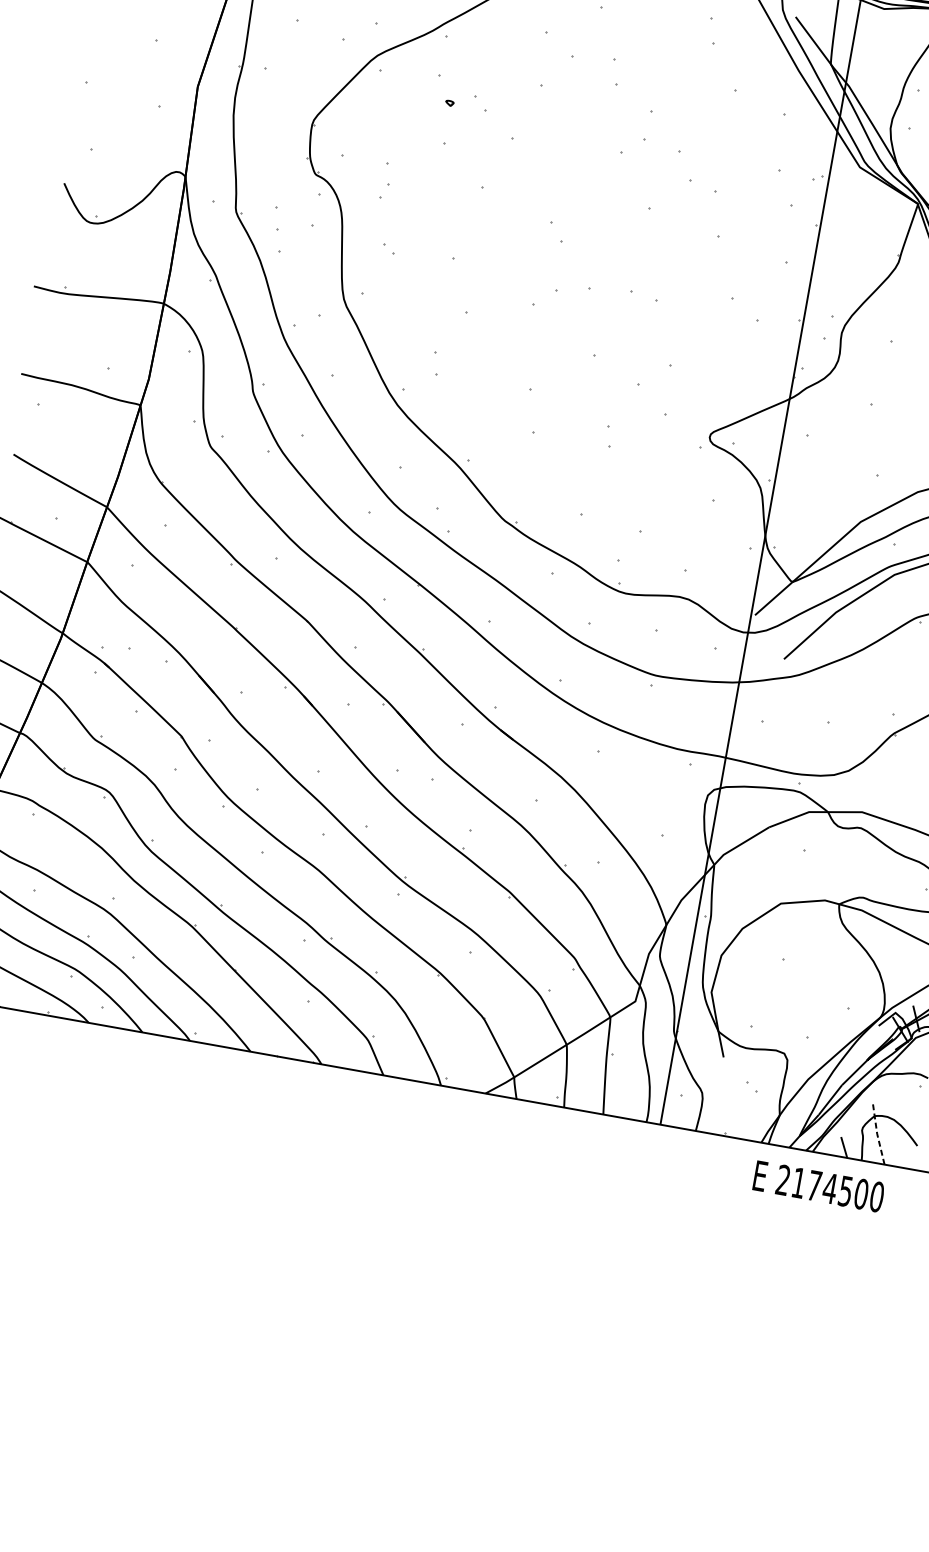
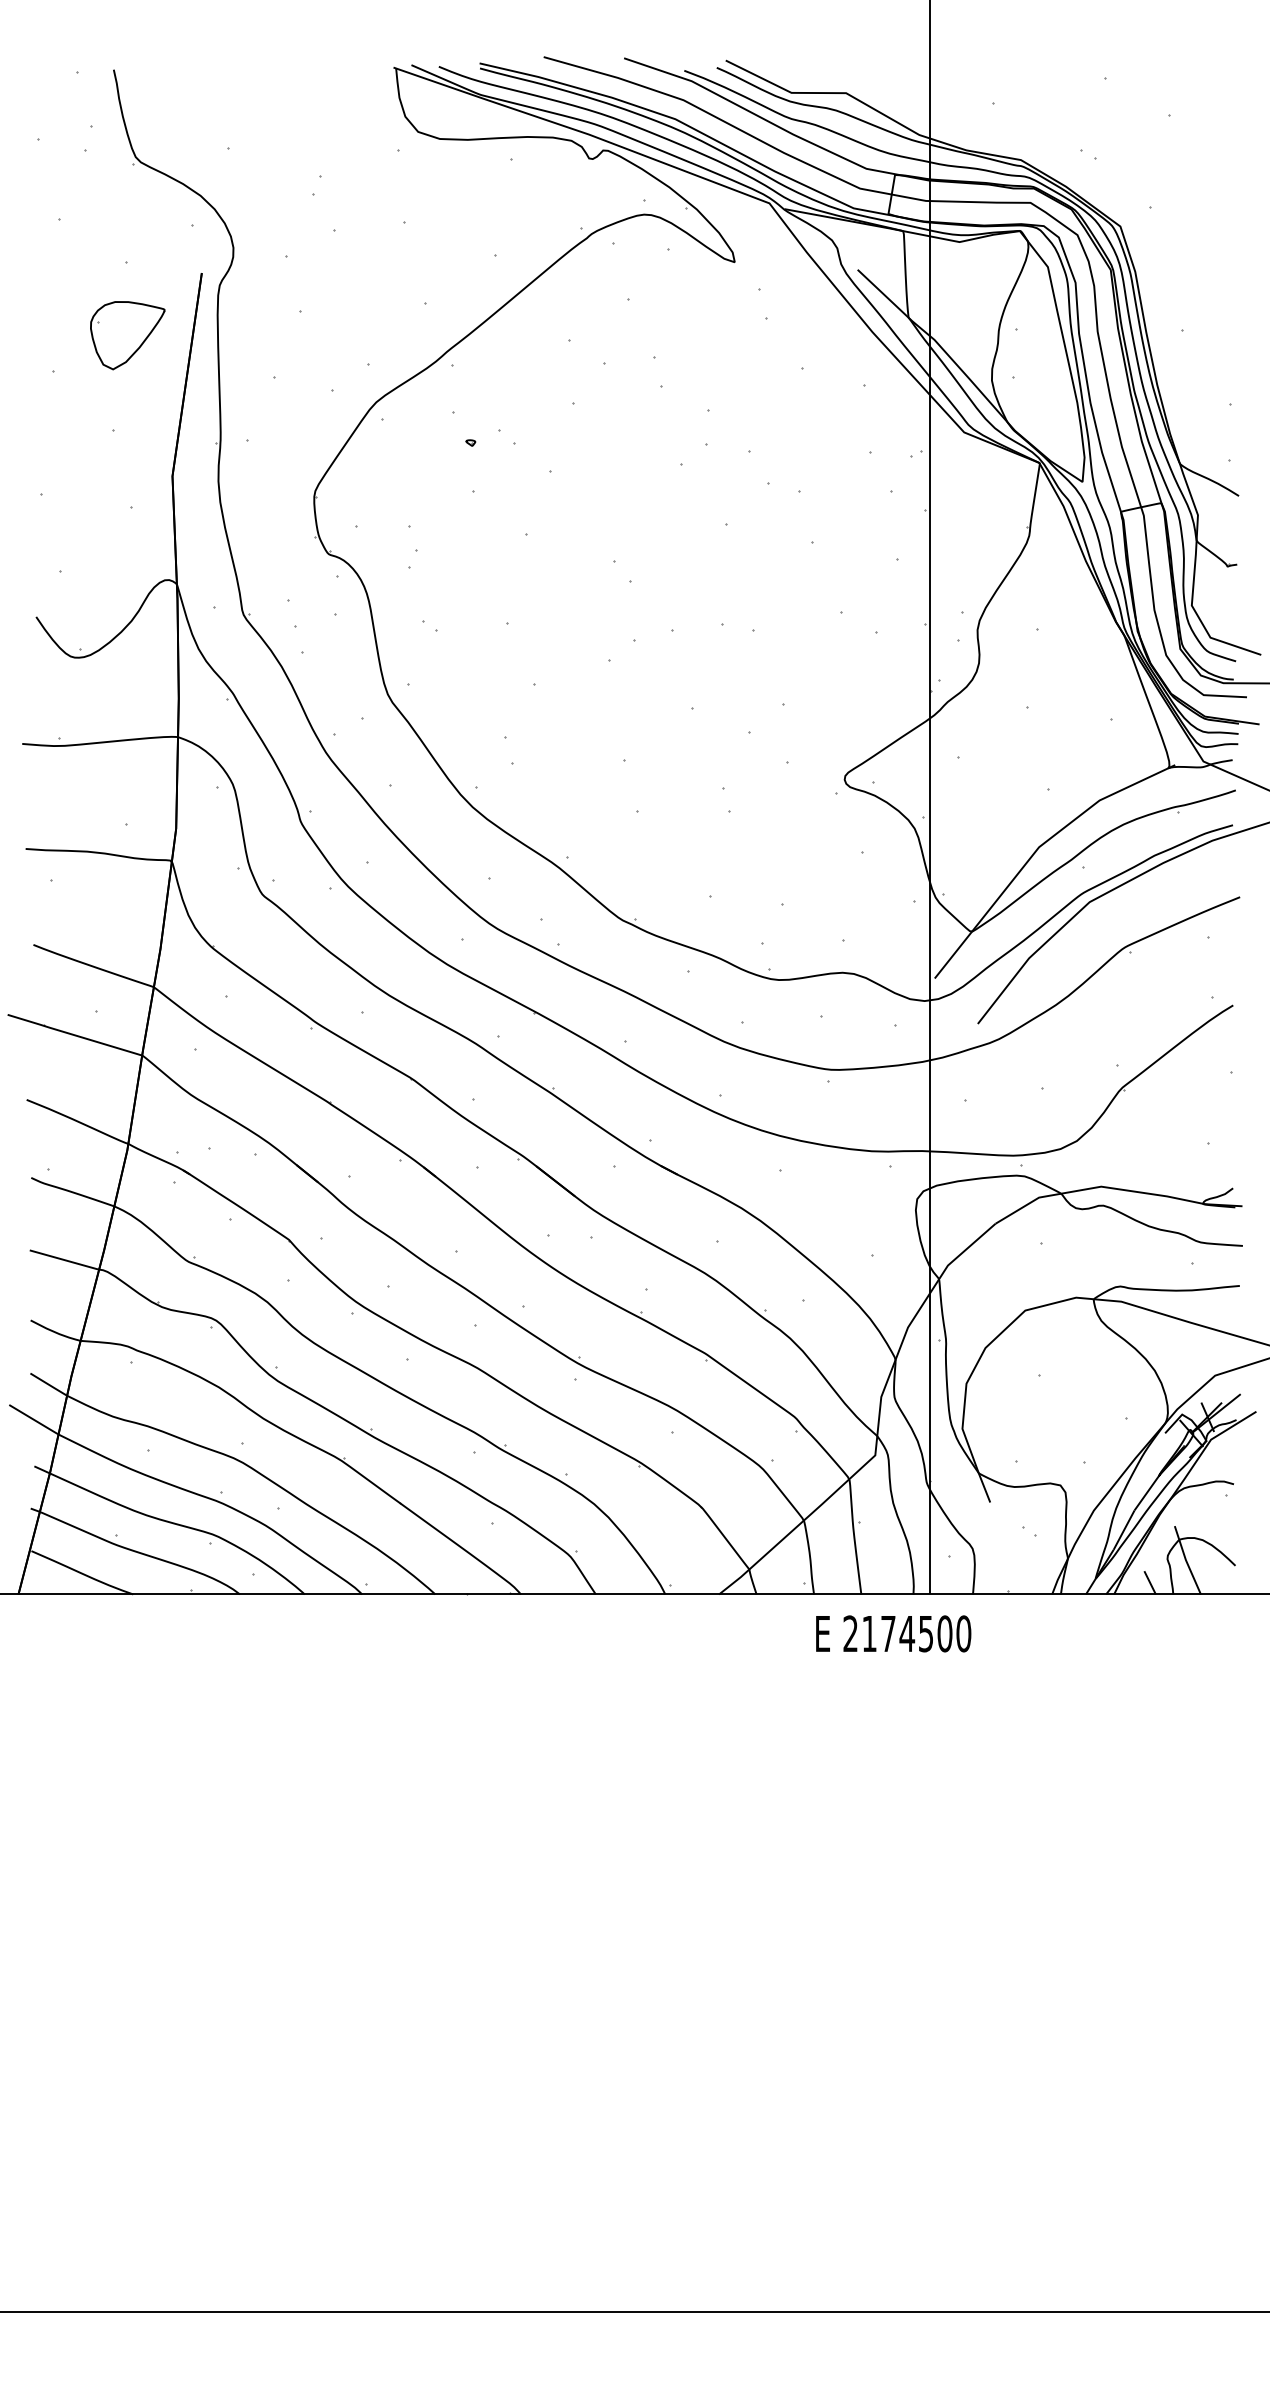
line: (877, 1135) -> (1186, 1561), dashed -> solid
text: (818, 1186) -> (893, 1633), moved

